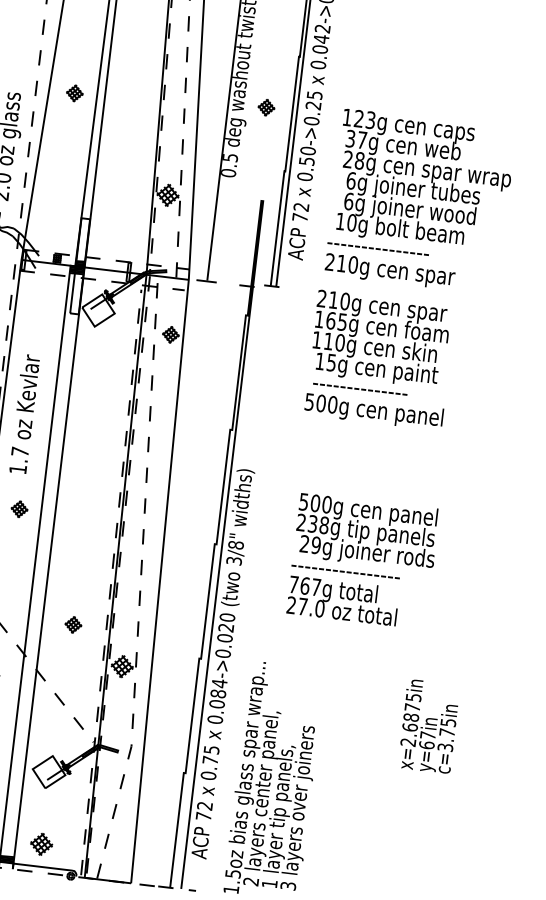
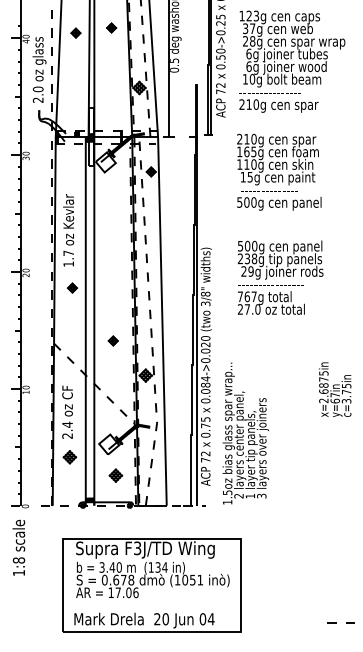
part: (266, 106) -> (111, 27), moved
text: (420, 201) -> (292, 61), moved
text: (363, 560) -> (280, 277), moved
part: (72, 623) -> (112, 340), moved
part: (40, 843) -> (115, 475), moved

